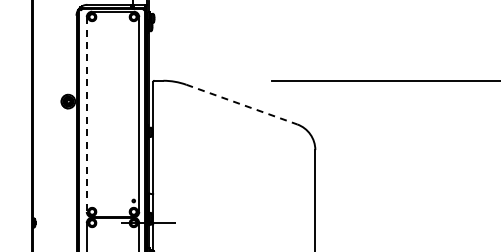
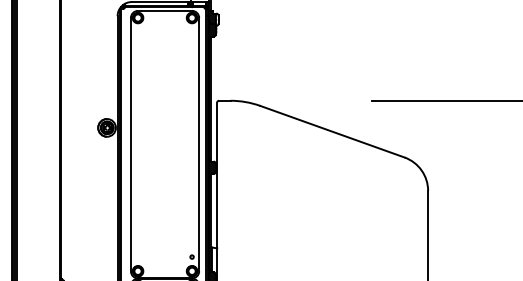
line: (241, 104) -> (332, 131), dashed -> solid
line: (86, 115) -> (130, 145), dashed -> solid

